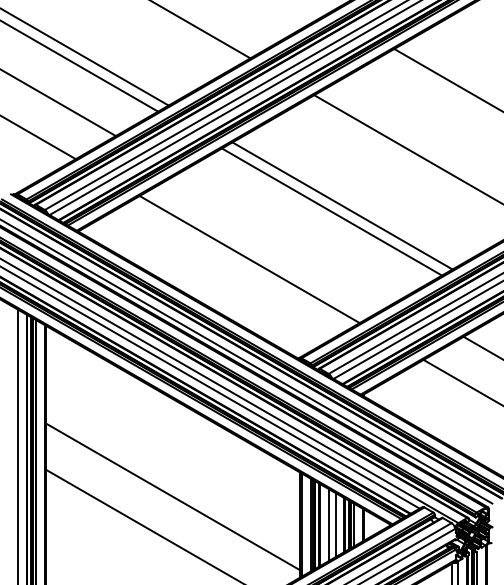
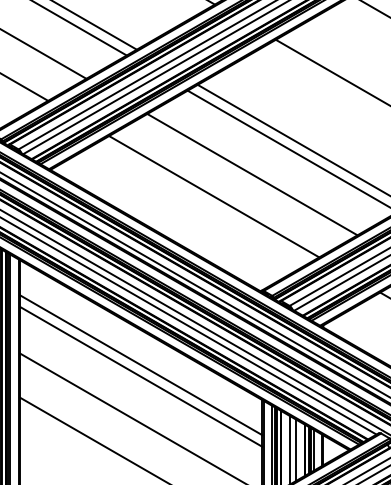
line: (289, 235) -> (252, 173), added
line: (173, 435) -> (141, 364), added
line: (173, 447) -> (141, 376), added

